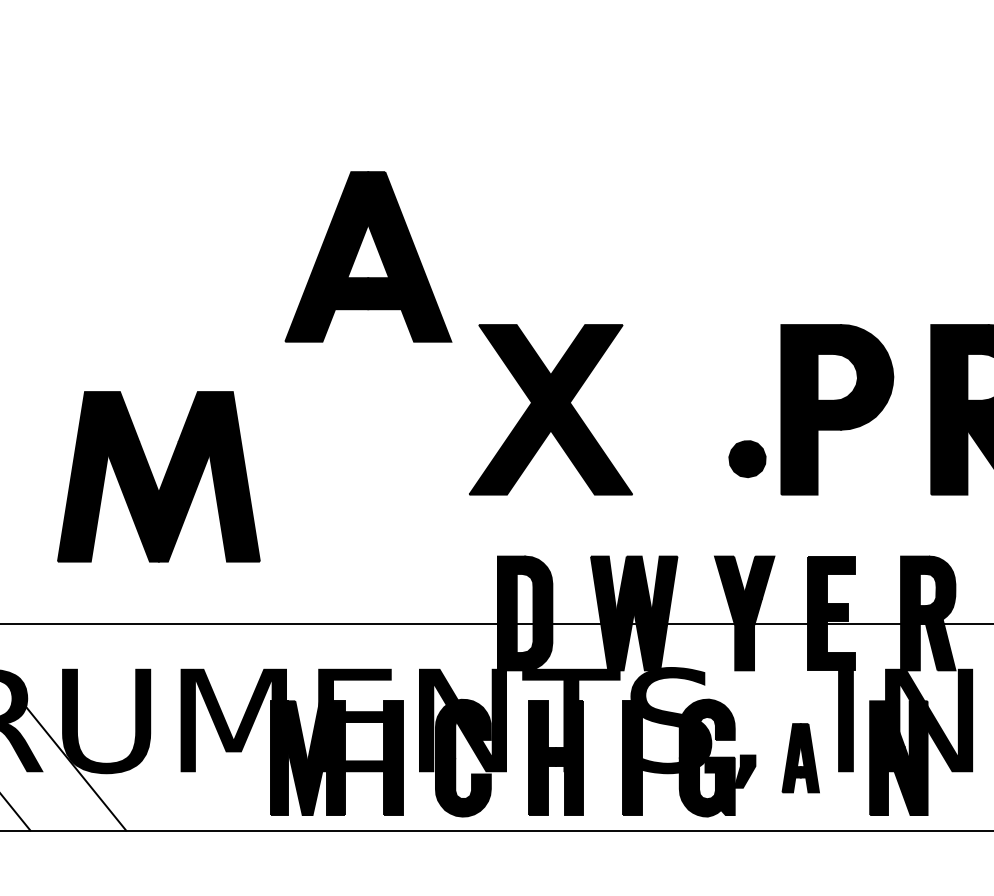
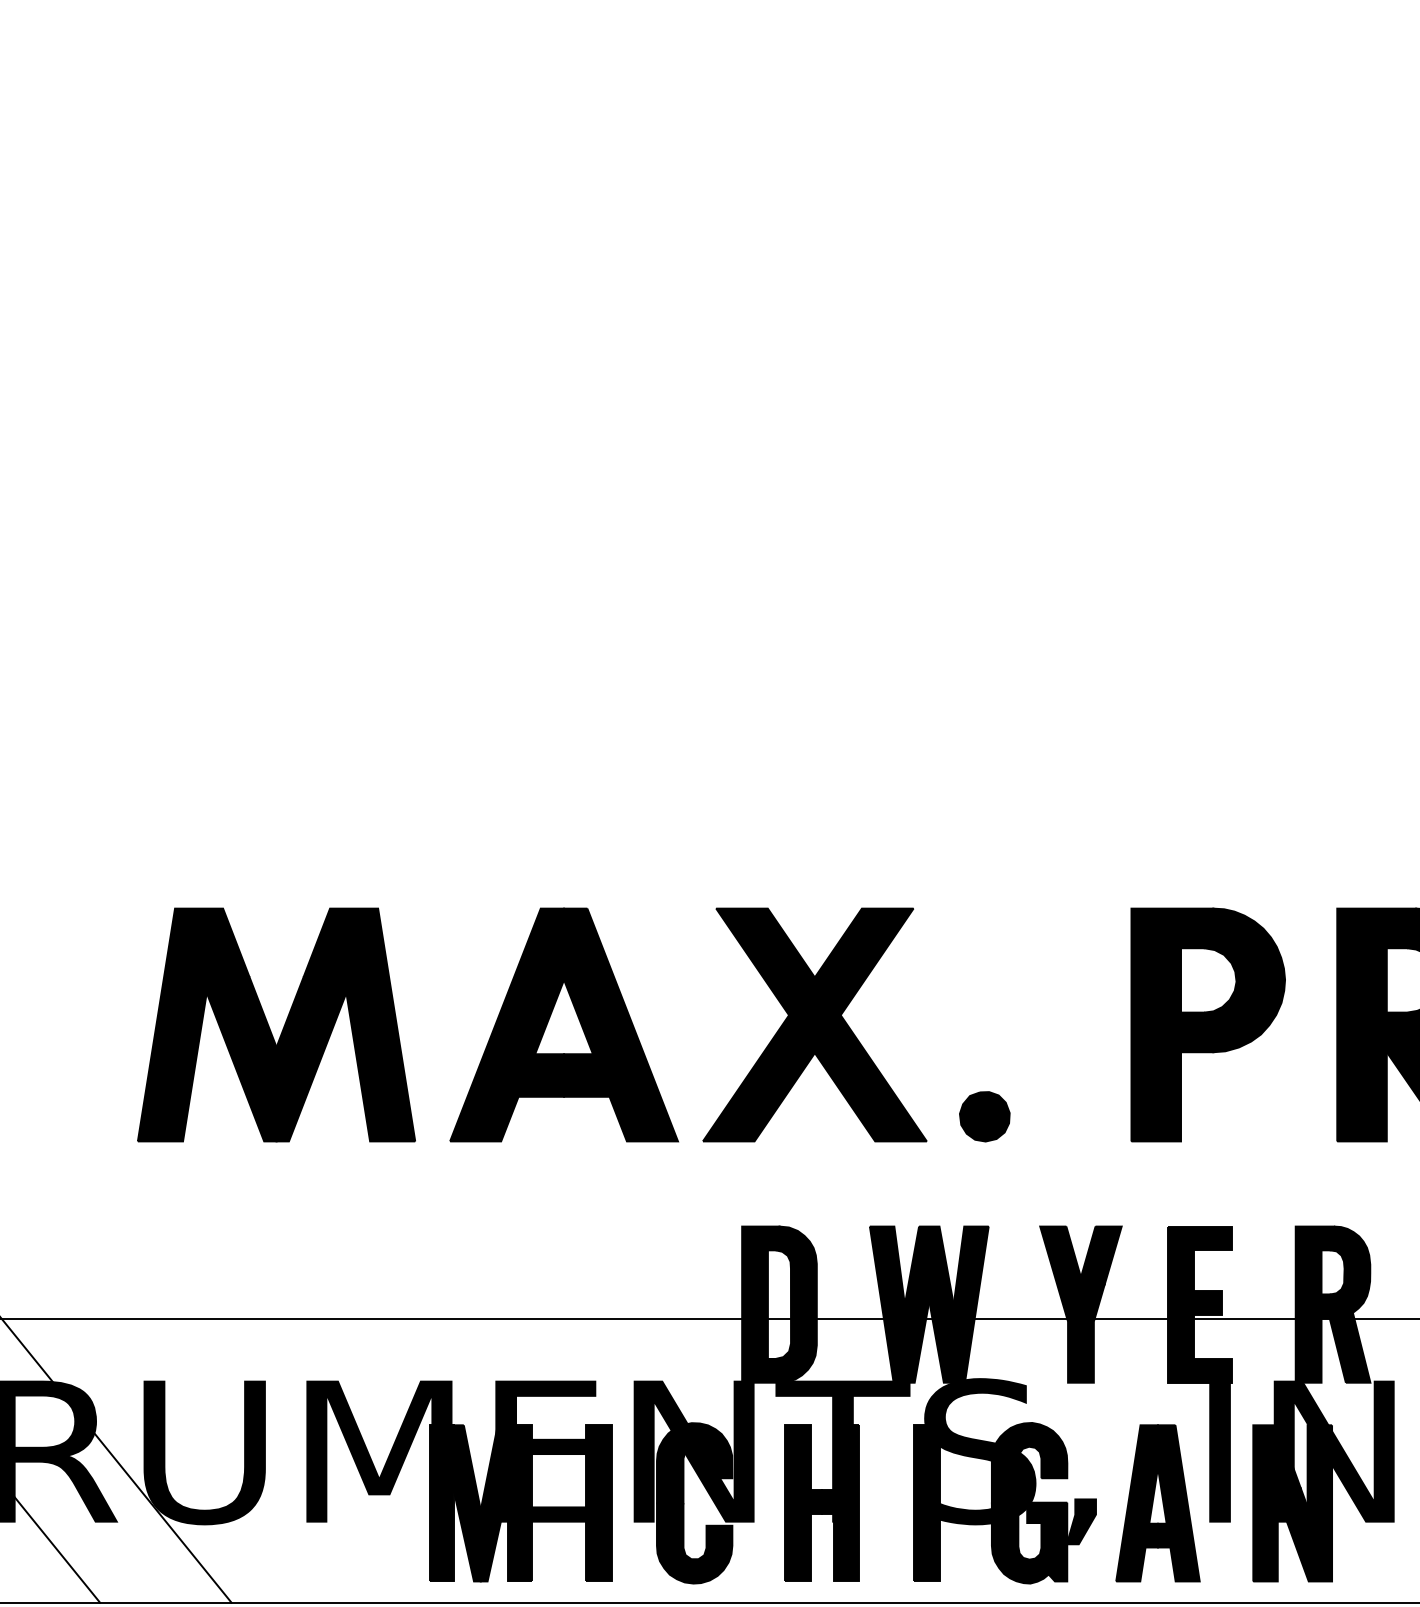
part: (368, 256) -> (564, 1024), moved
part: (747, 458) -> (984, 1116), moved
part: (153, 477) -> (269, 1025), moved
part: (800, 758) -> (1157, 1503), size x1.67

